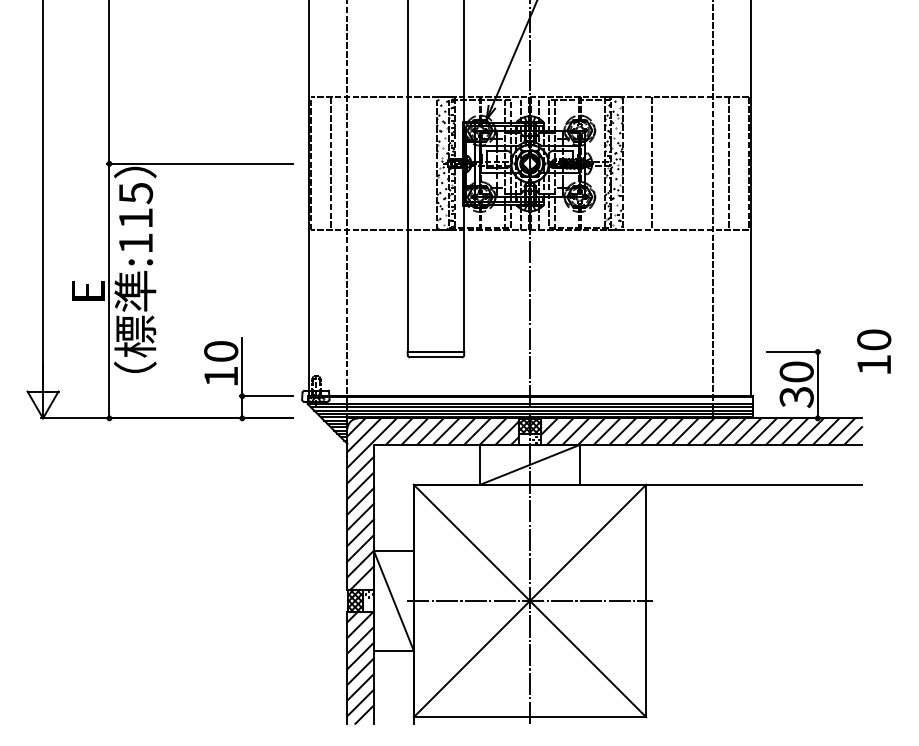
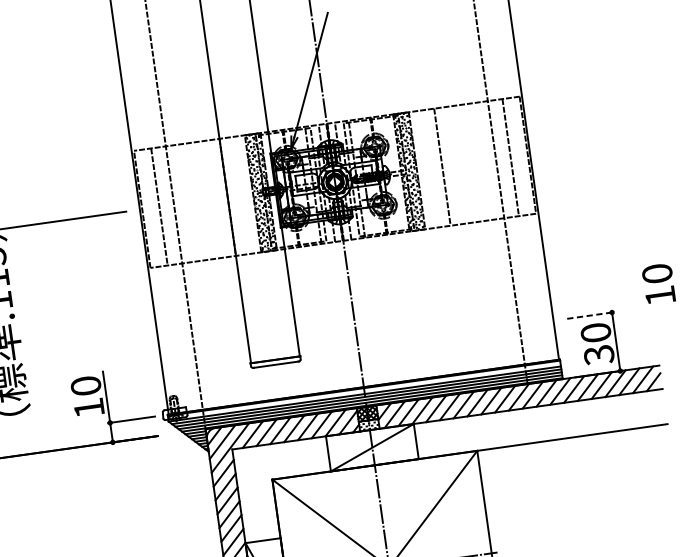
line: (793, 351) -> (590, 315), solid -> dashed
text: (874, 351) -> (659, 283), moved

